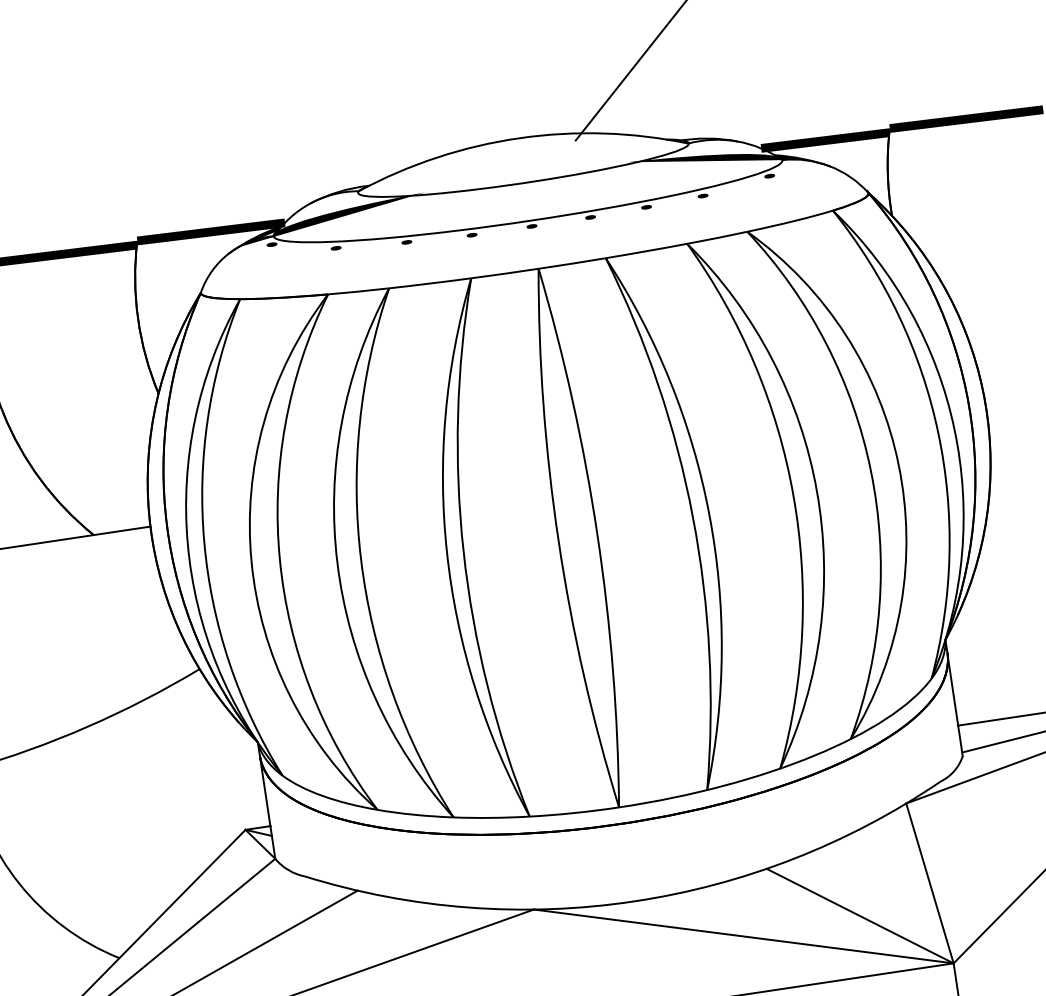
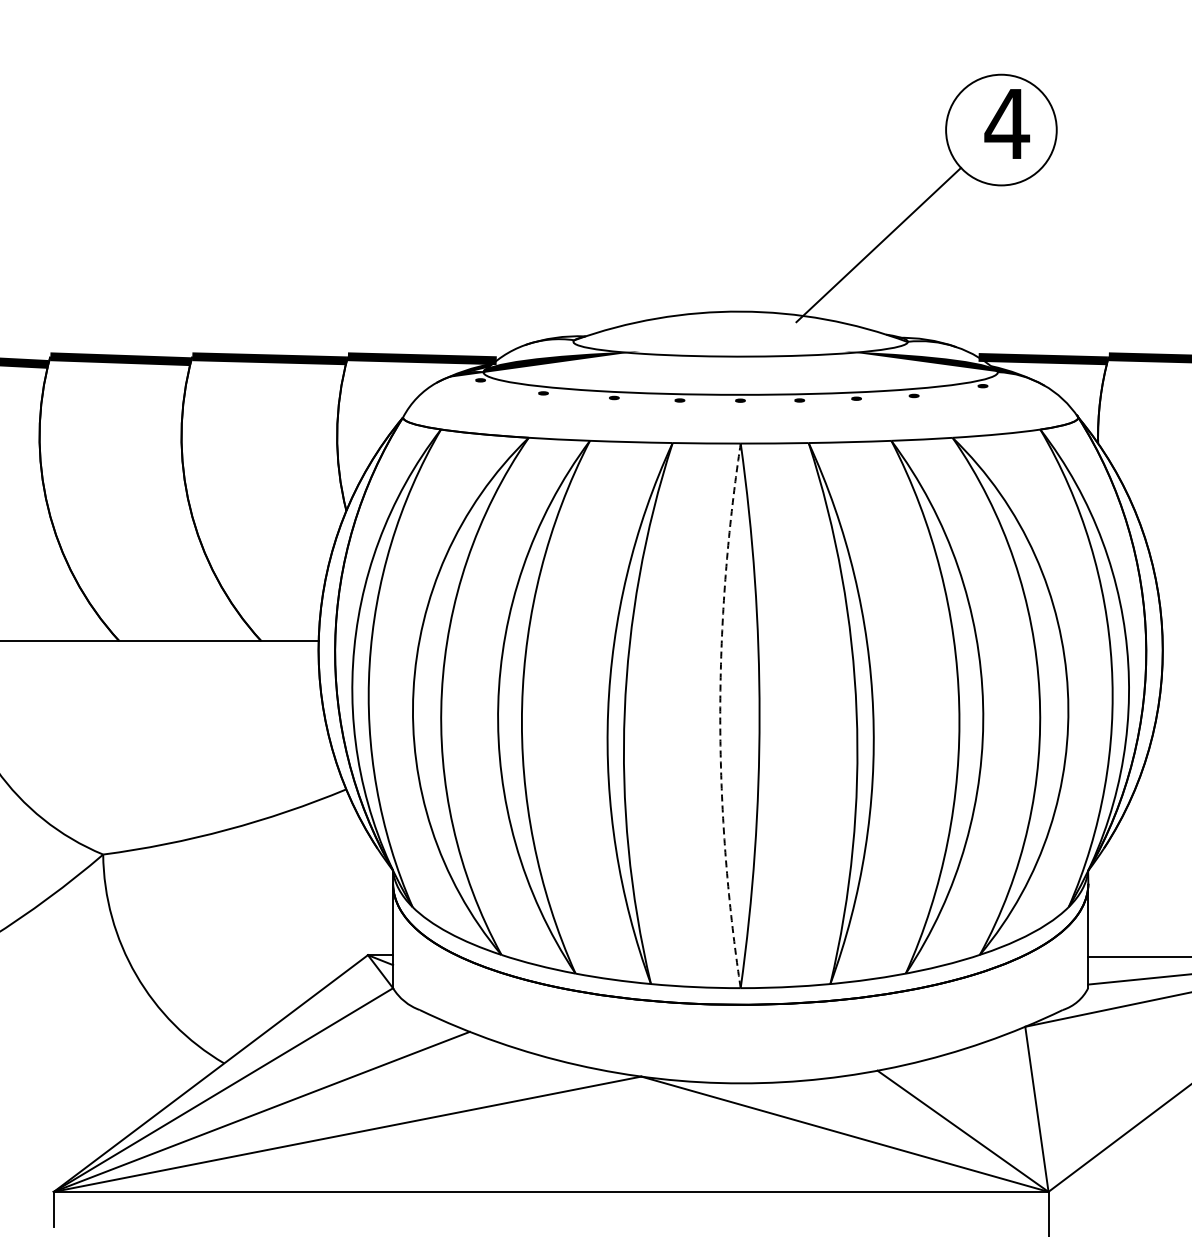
arc: (558, 540) -> (720, 715), solid -> dashed

